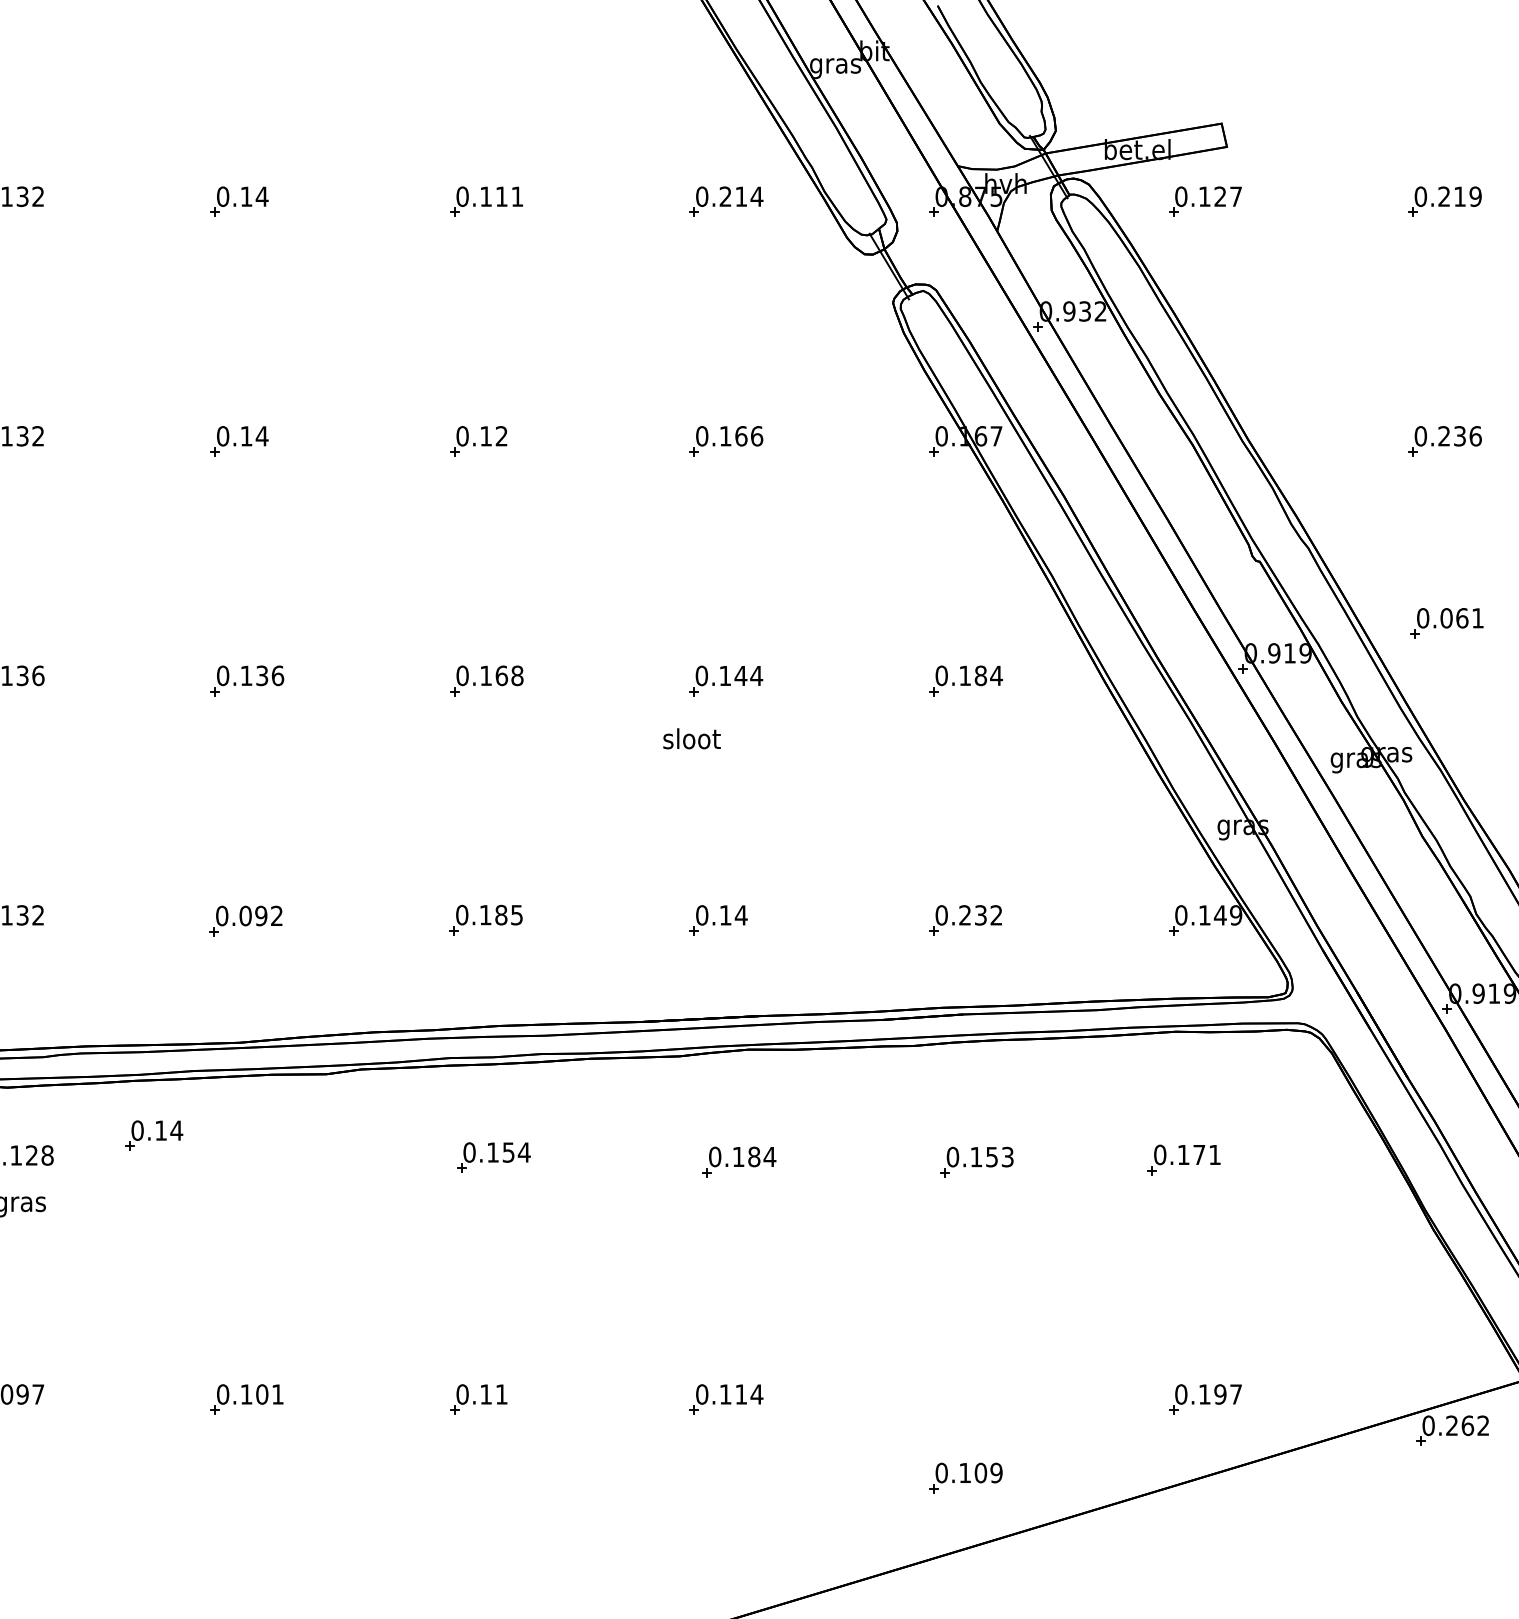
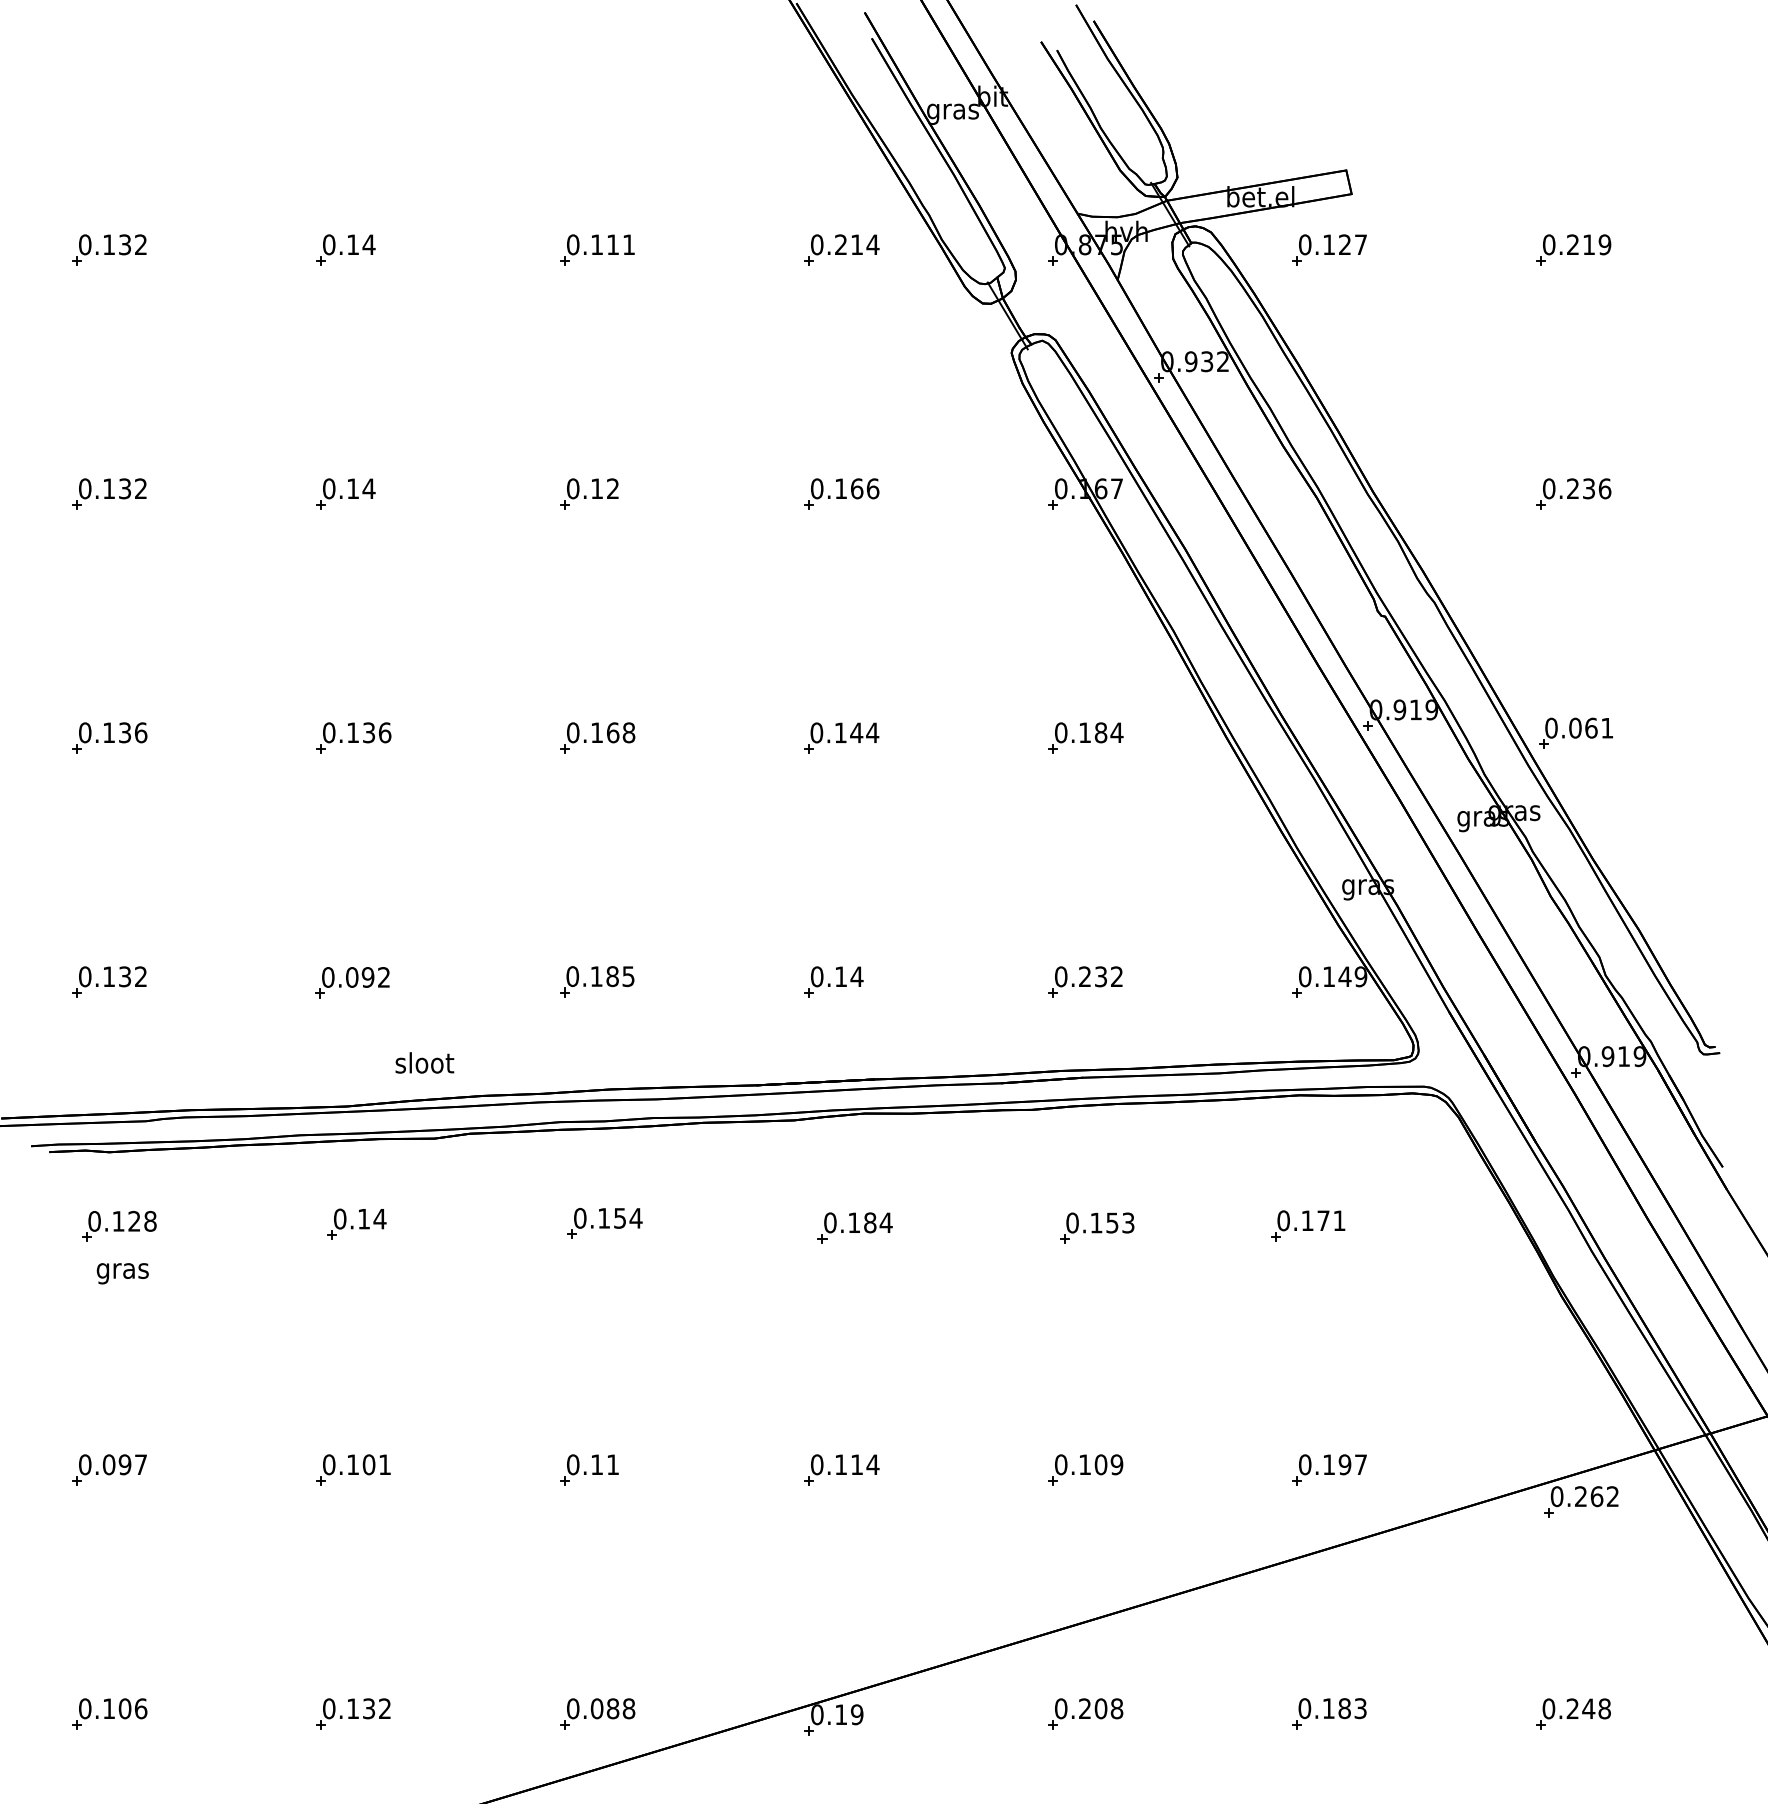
part: (1446, 622) -> (1575, 732), moved
text: (691, 738) -> (424, 1062), moved
part: (153, 1135) -> (356, 1223), moved
part: (965, 1477) -> (1085, 1469), moved

